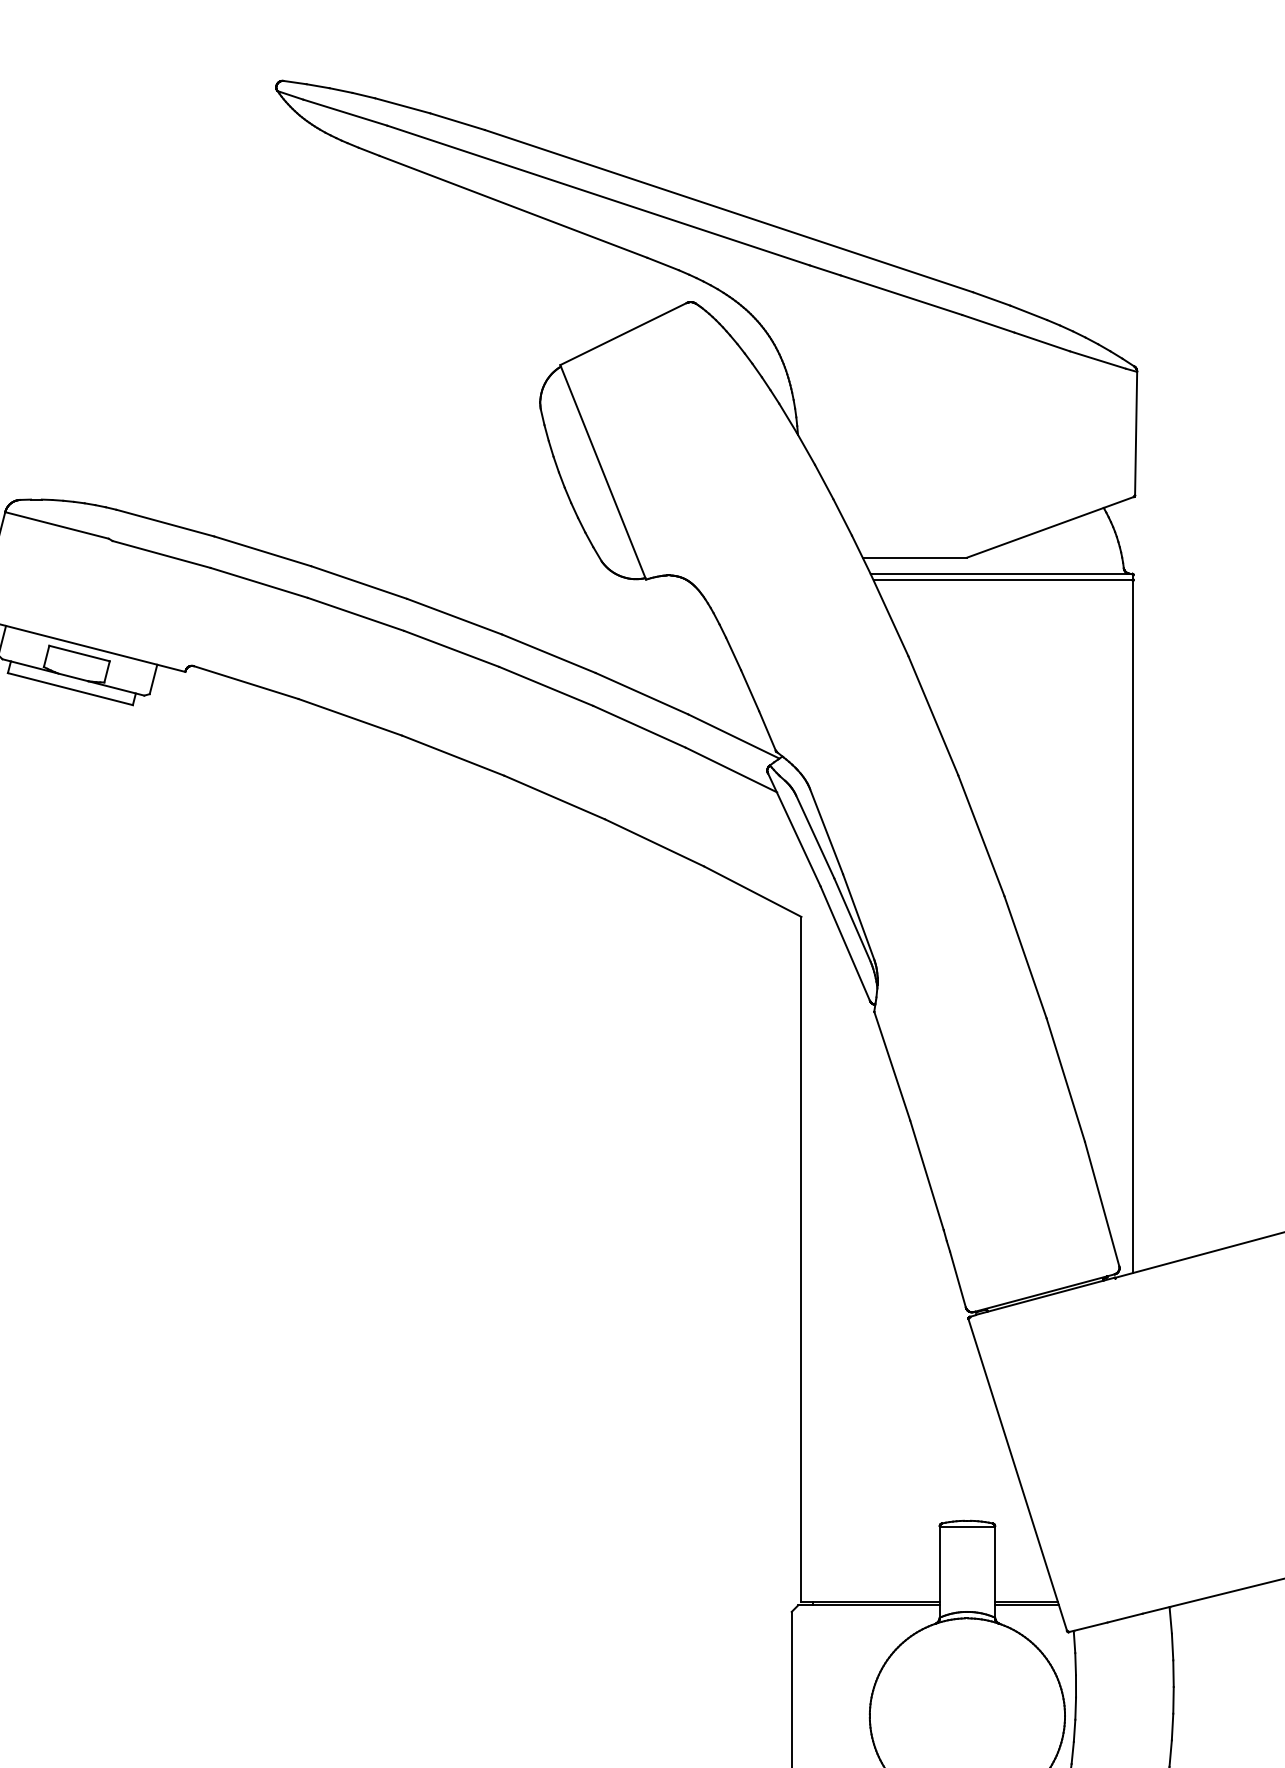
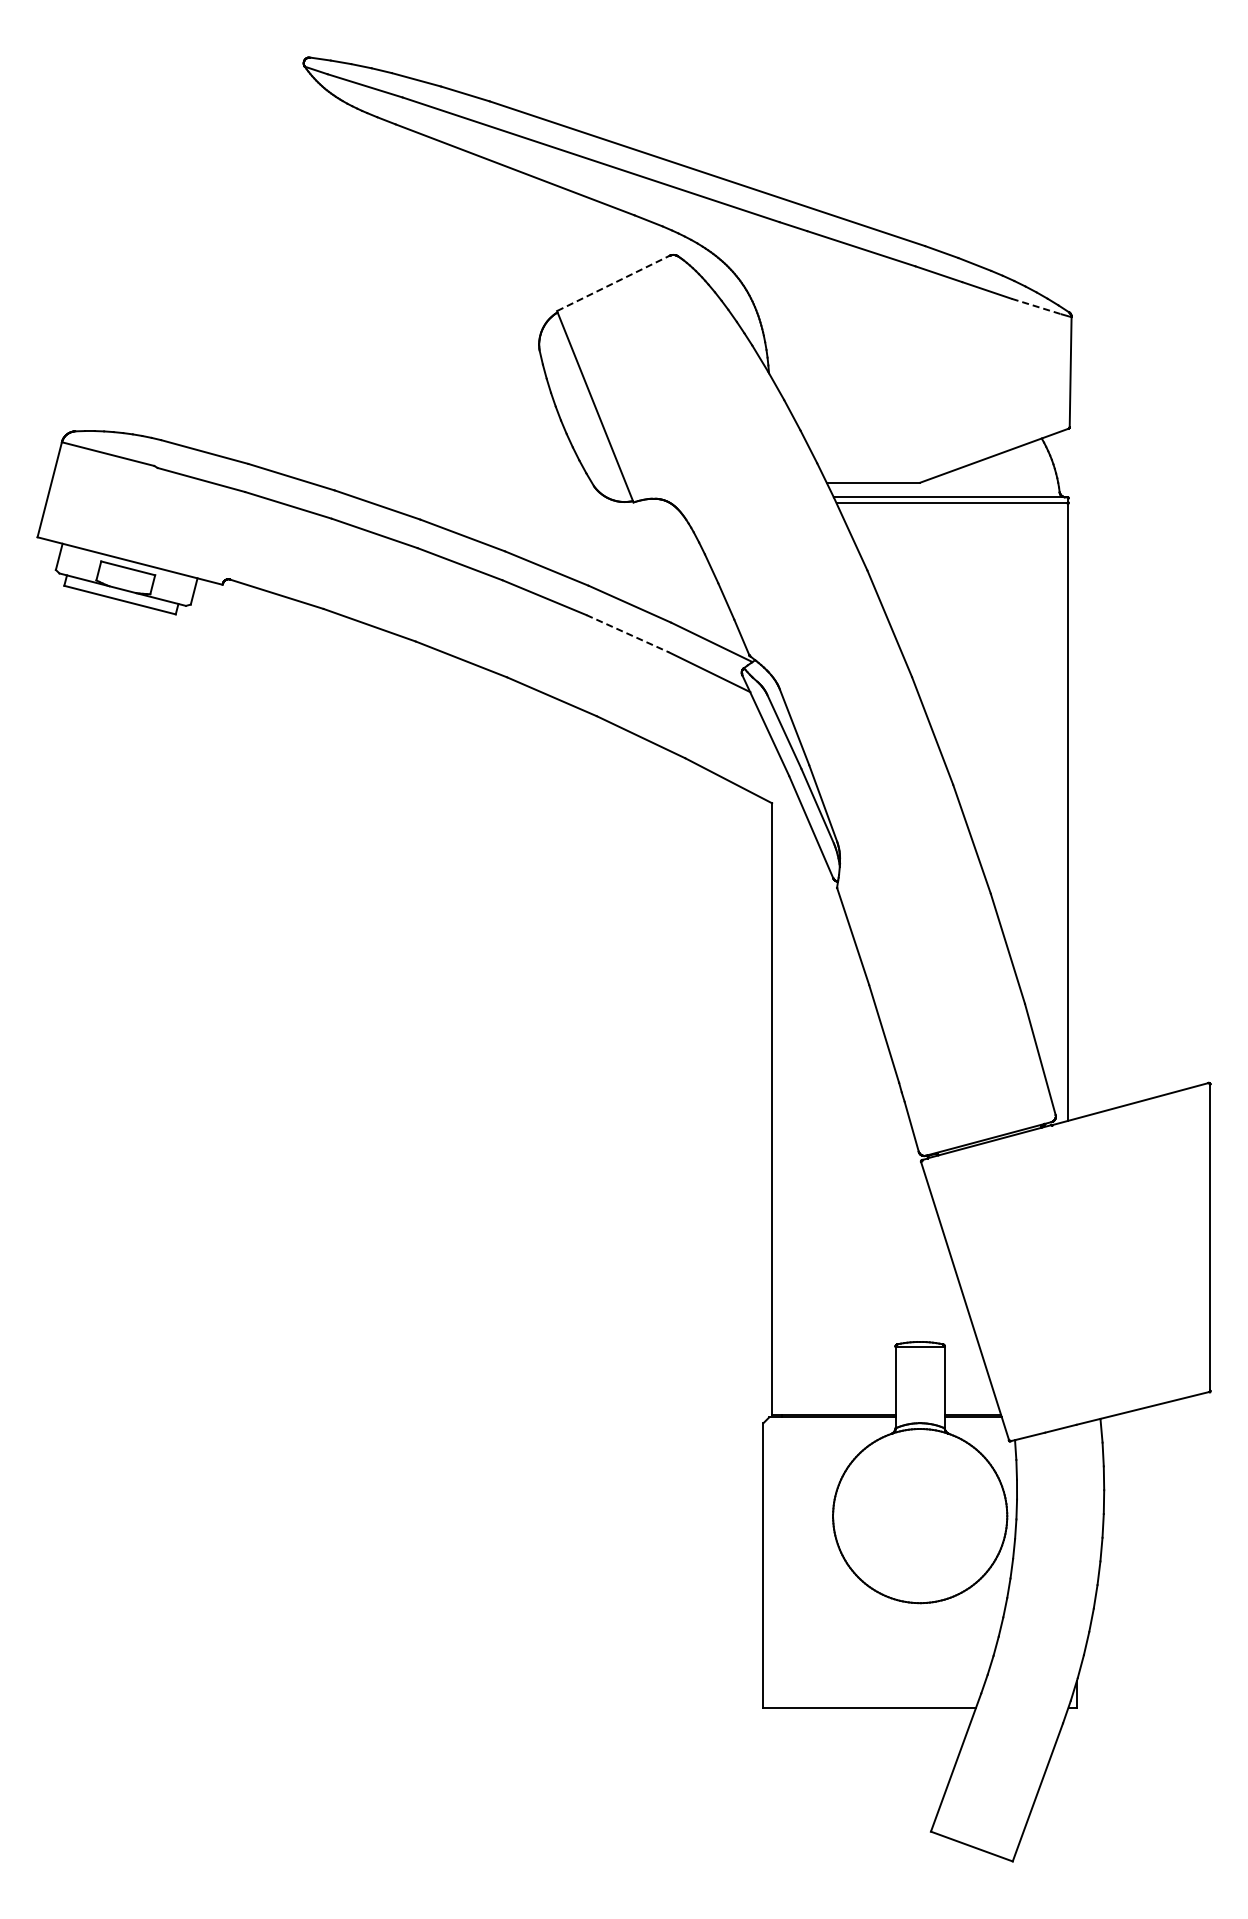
line: (623, 334) -> (613, 283), solid -> dashed
line: (1098, 359) -> (1037, 306), solid -> dashed
line: (640, 726) -> (628, 633), solid -> dashed

